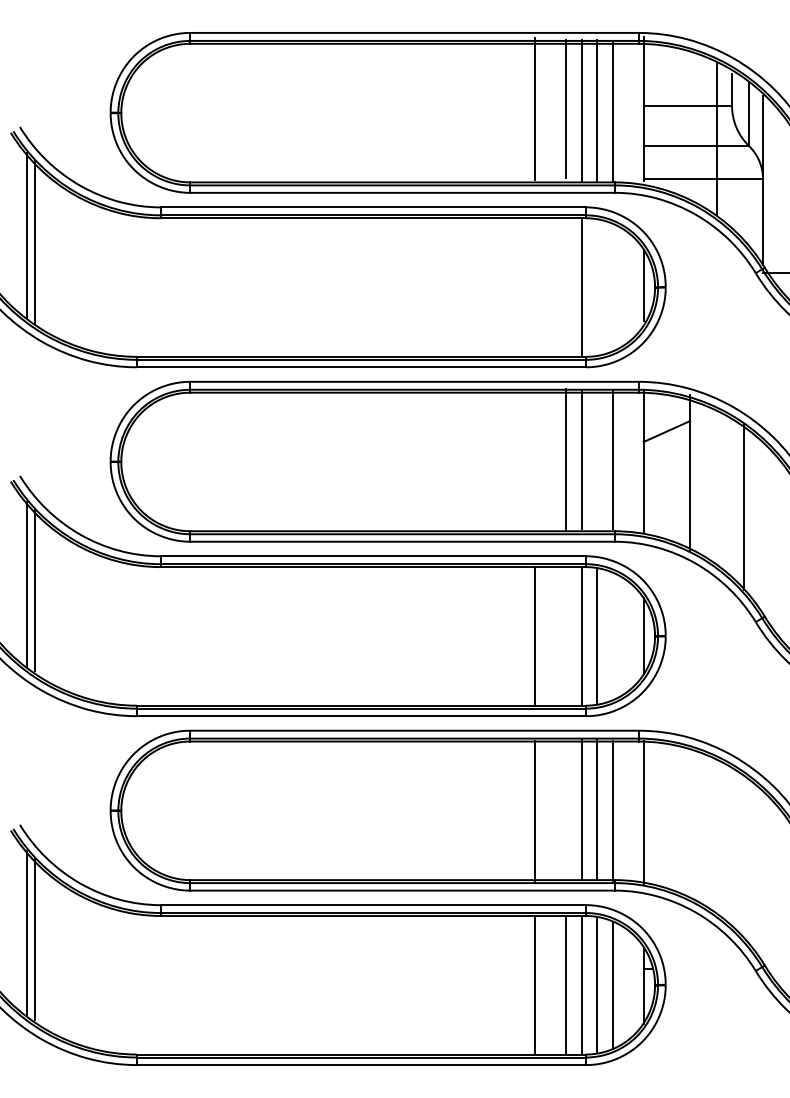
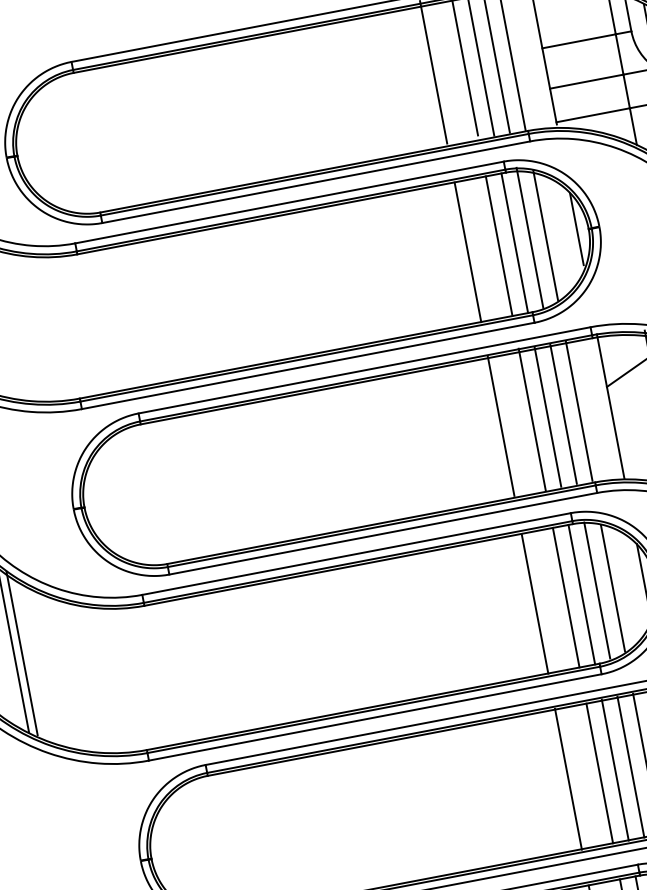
line: (597, 284) -> (530, 237), added
line: (612, 285) -> (545, 235), added
line: (535, 287) -> (468, 252), added
line: (566, 287) -> (499, 246), added
line: (597, 459) -> (563, 413), added
line: (535, 460) -> (501, 426), added
line: (612, 635) -> (612, 587), added
line: (566, 636) -> (566, 597), added
line: (566, 810) -> (600, 773), added

